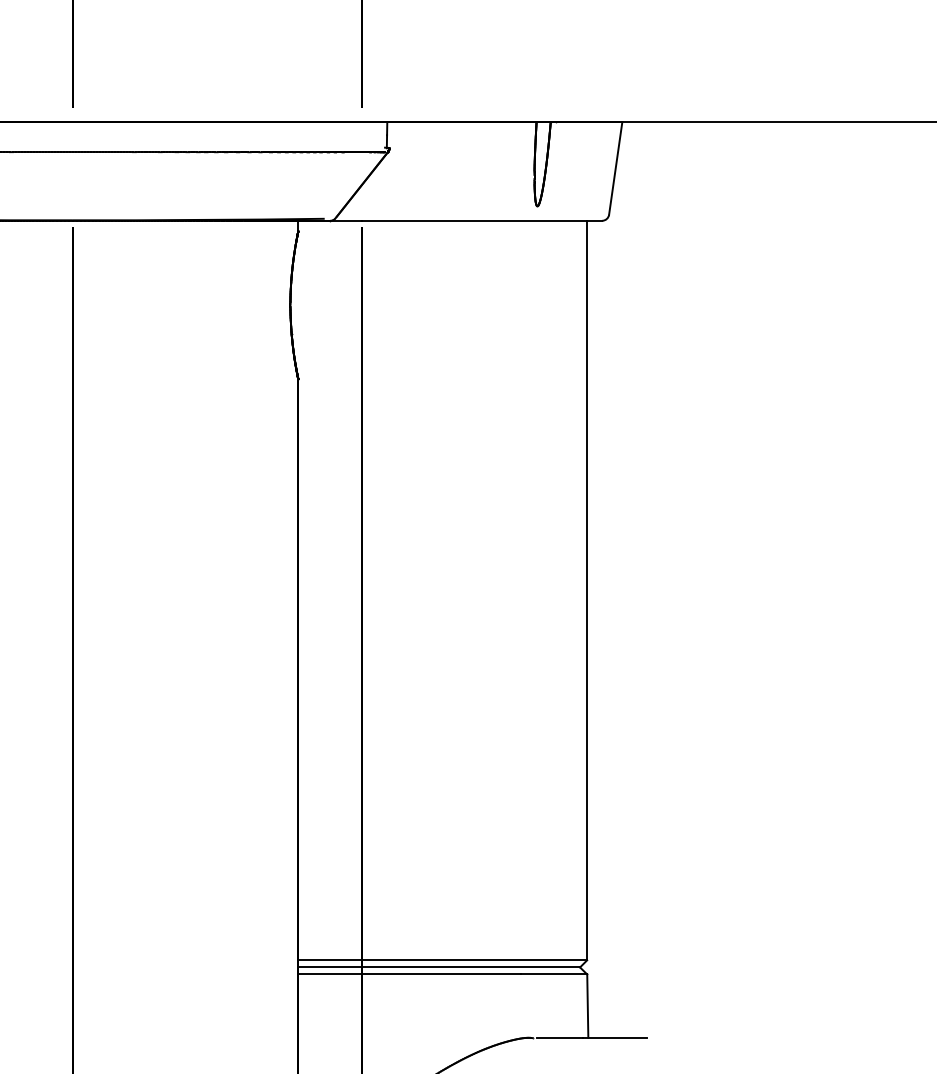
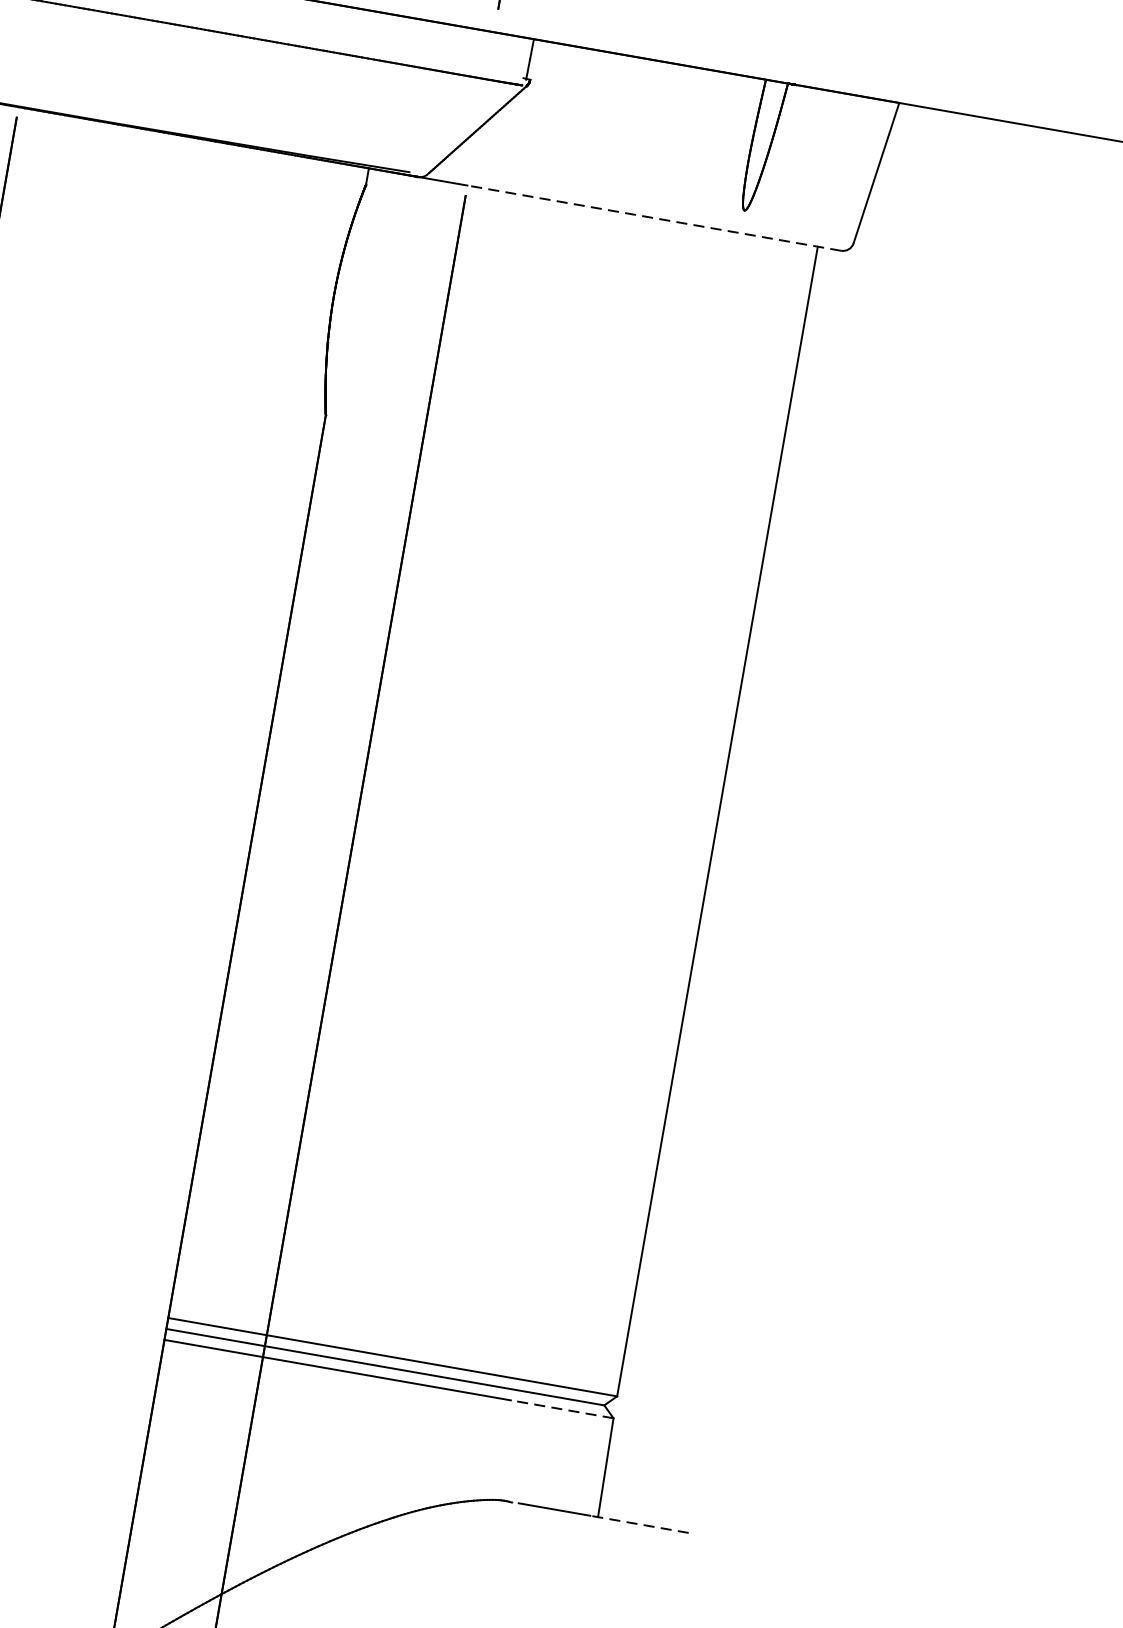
line: (481, 220) -> (653, 217), solid -> dashed
line: (553, 974) -> (561, 1409), solid -> dashed
line: (615, 1037) -> (640, 1523), solid -> dashed

